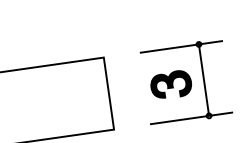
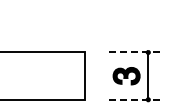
line: (182, 46) -> (137, 52), solid -> dashed
line: (192, 117) -> (137, 99), solid -> dashed

